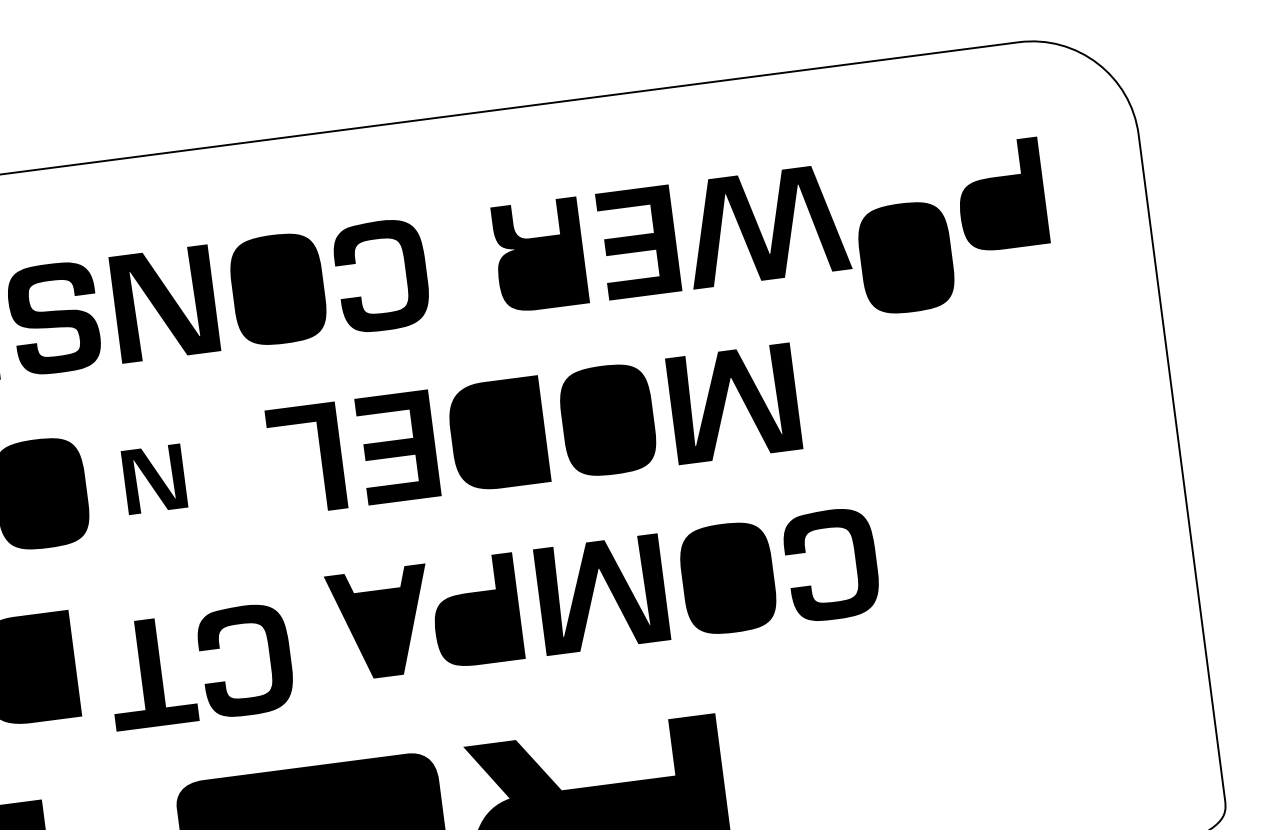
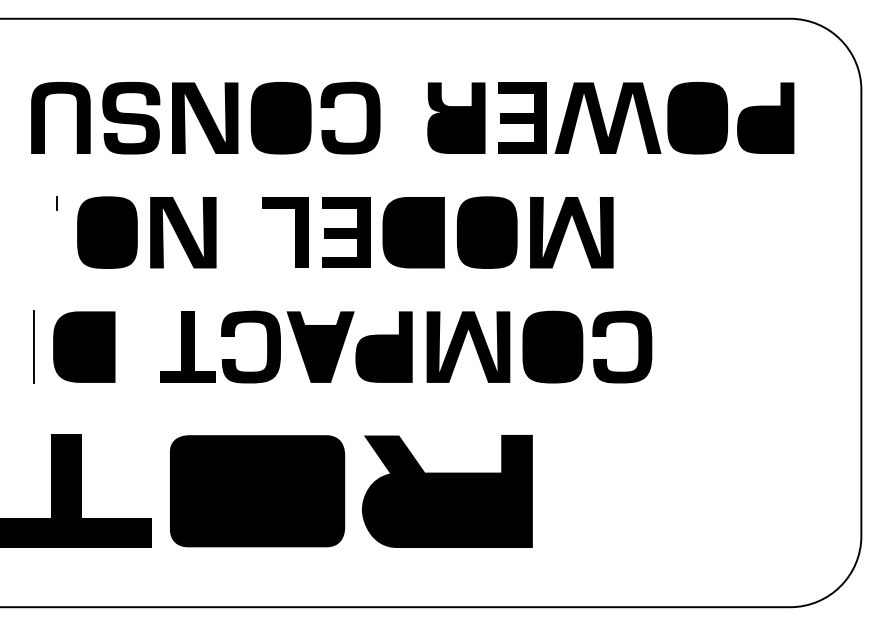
part: (906, 258) -> (697, 118), moved
part: (154, 478) -> (183, 232), size x1.67
part: (199, 650) -> (221, 336), moved

